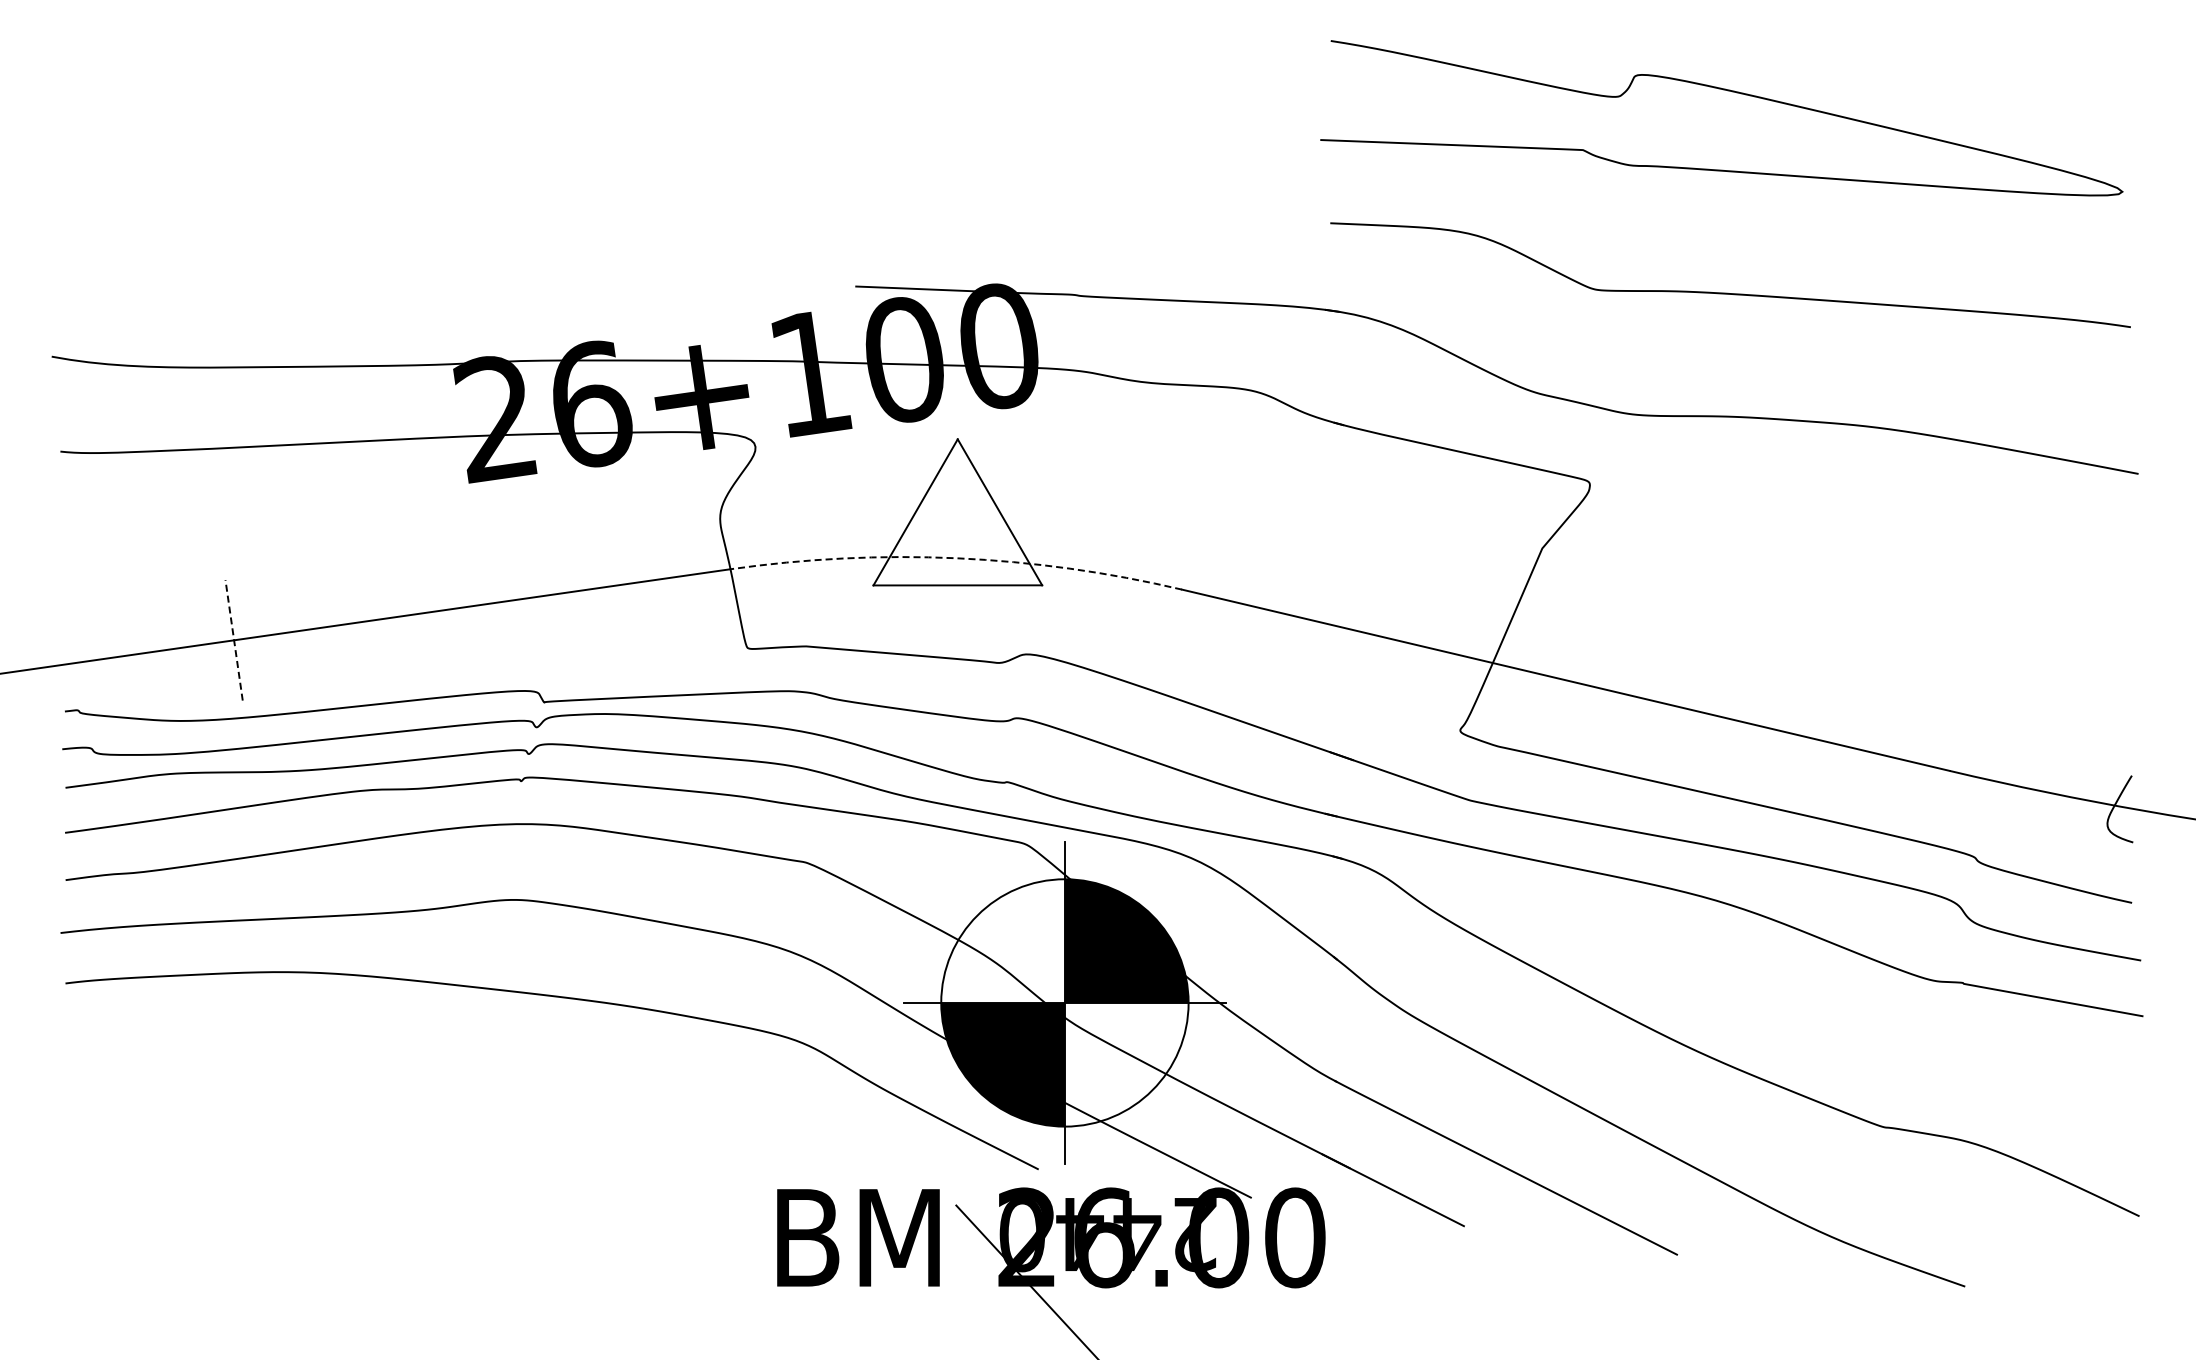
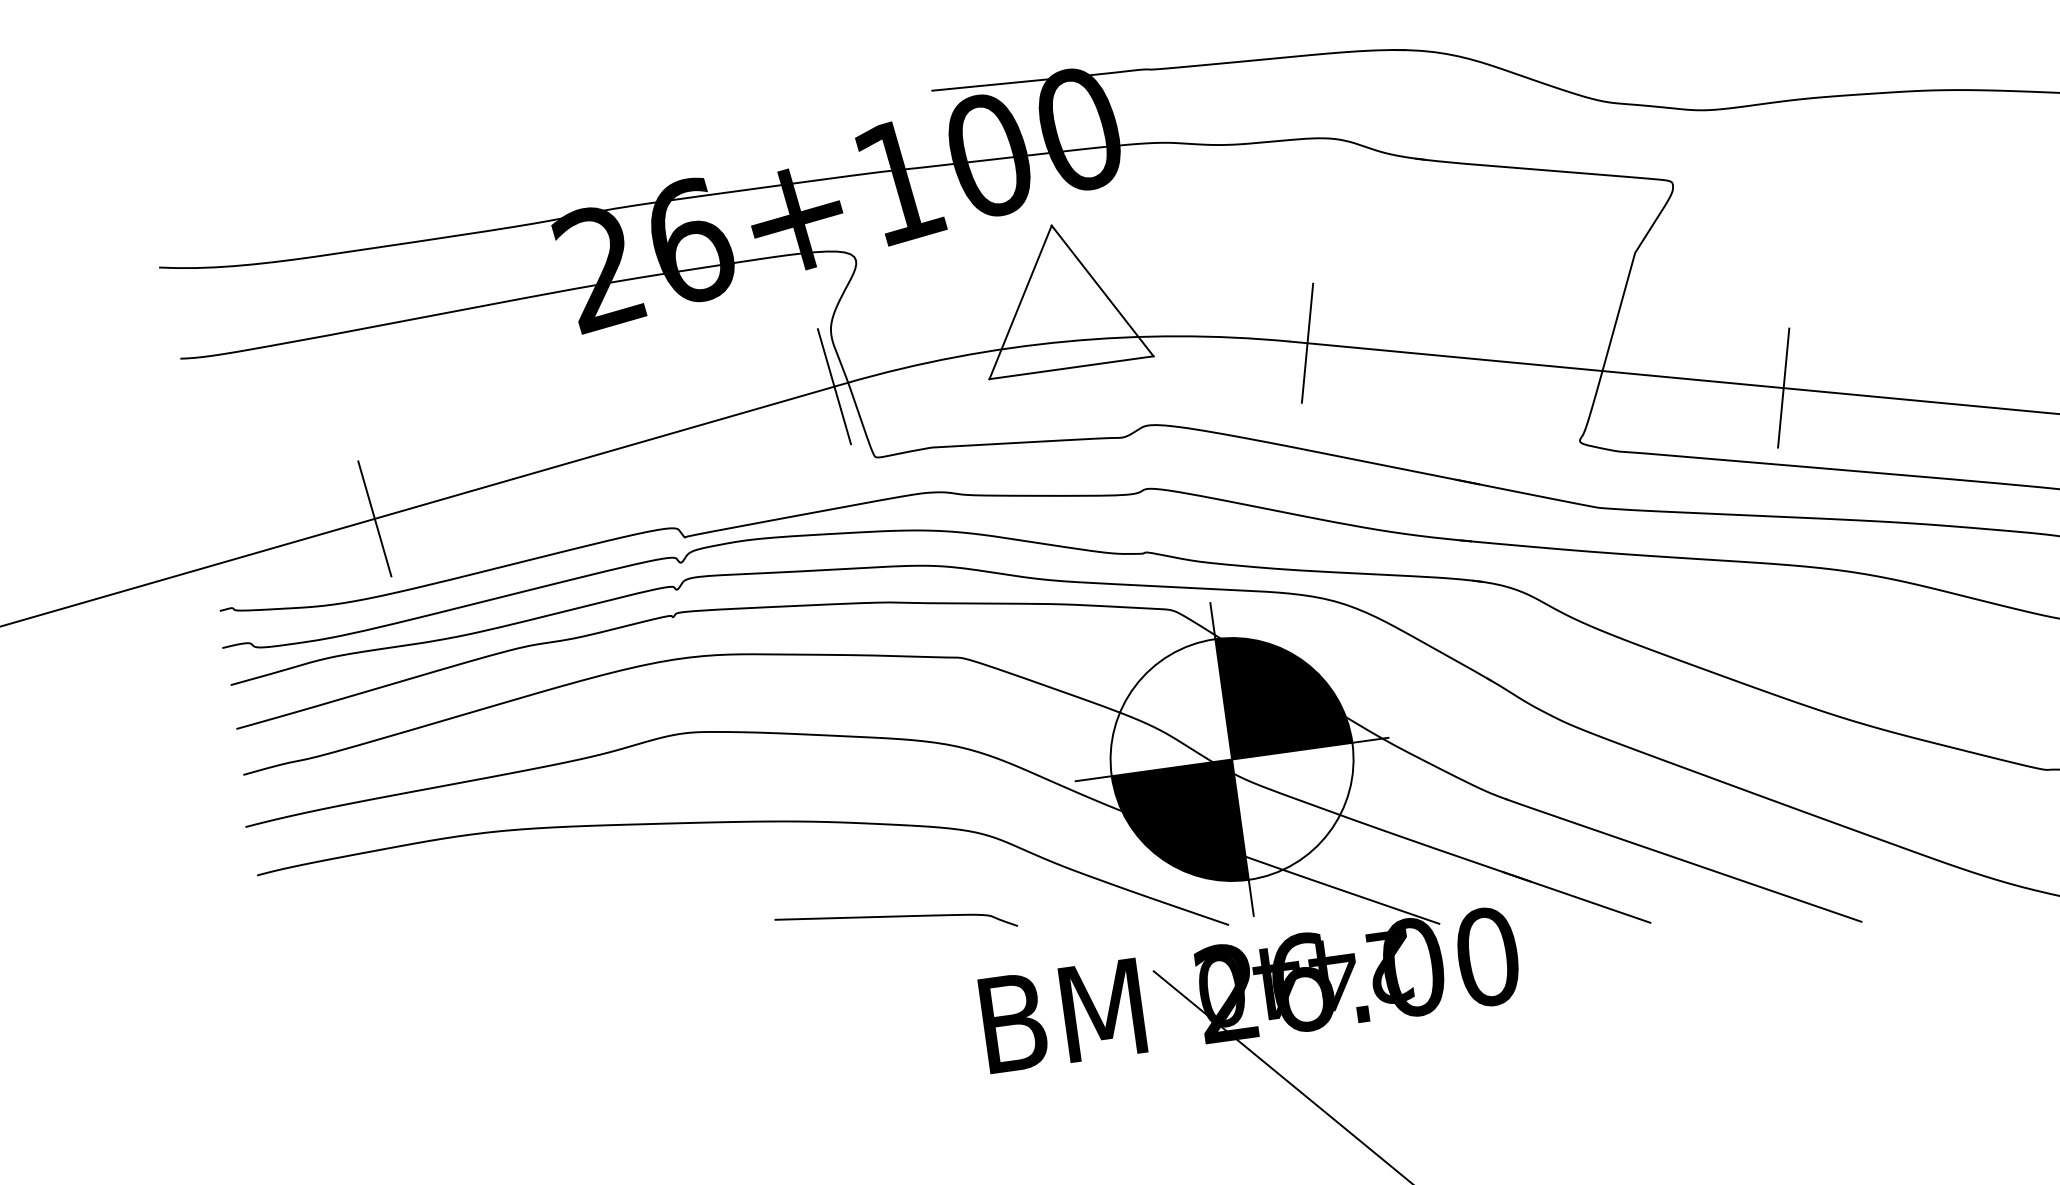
arc: (956, 558) -> (1066, 341), dashed -> solid
line: (715, 571) -> (833, 386), added
line: (1199, 593) -> (1307, 343), added
line: (234, 640) -> (375, 519), dashed -> solid
line: (1673, 705) -> (1783, 387), added
curve: (703, 1115) -> (895, 917), added

